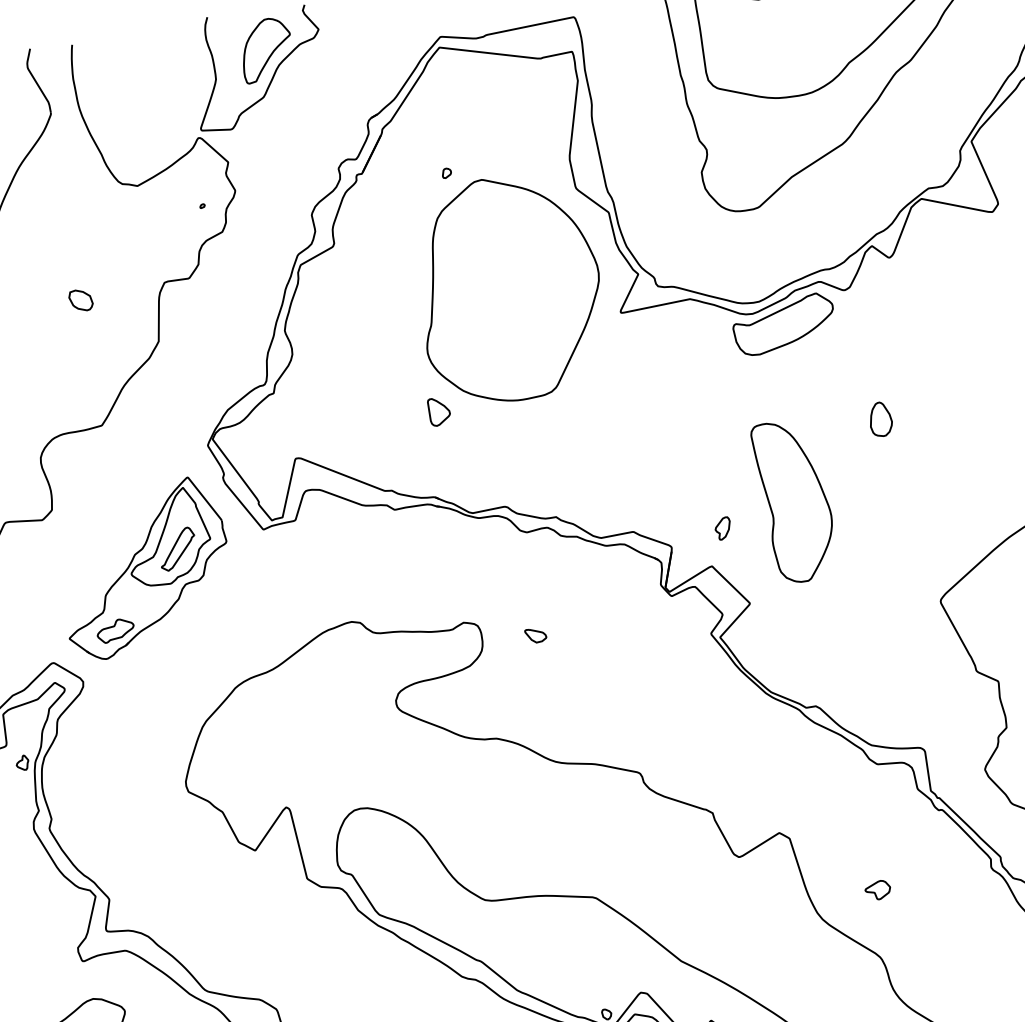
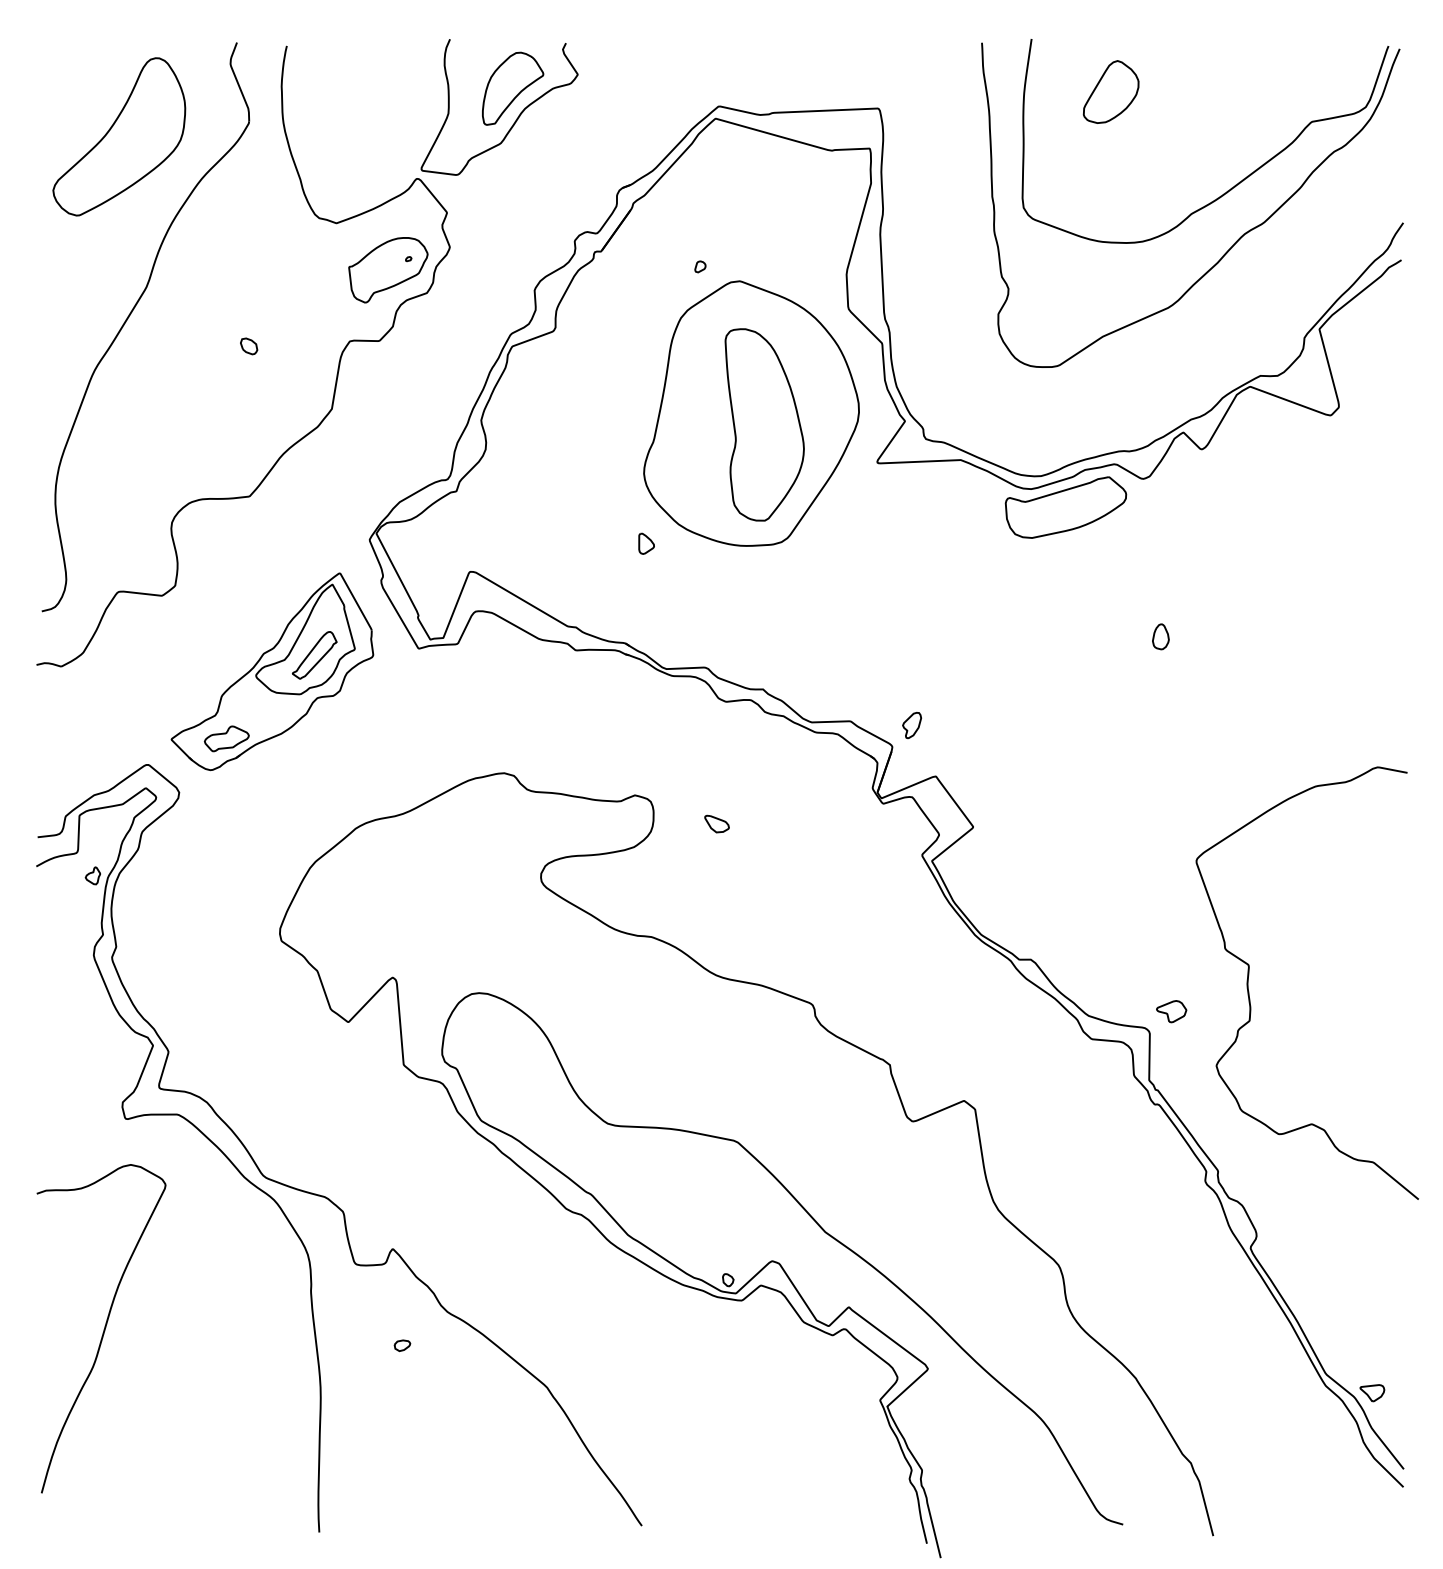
part: (187, 218) -> (388, 270), added
part: (81, 300) -> (249, 346), size x0.62
part: (439, 411) -> (646, 543), size x0.62
part: (880, 419) -> (1160, 636), size x0.62
part: (795, 500) -> (764, 424), moved
part: (722, 528) -> (911, 725), moved
part: (877, 890) -> (1171, 1011), moved

